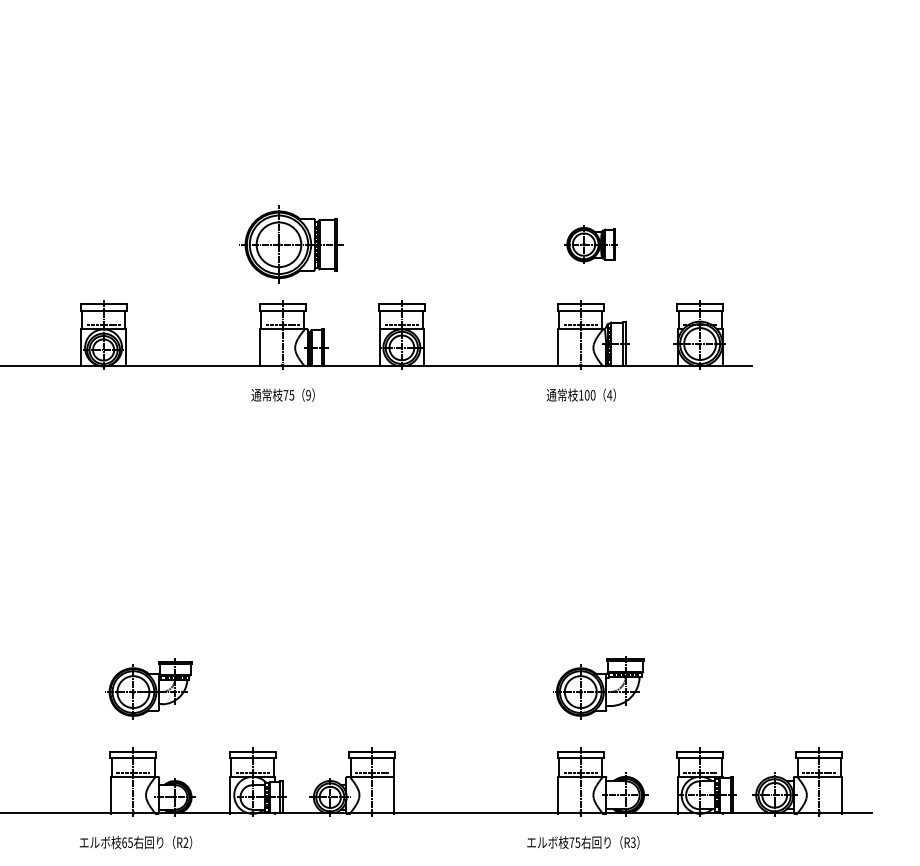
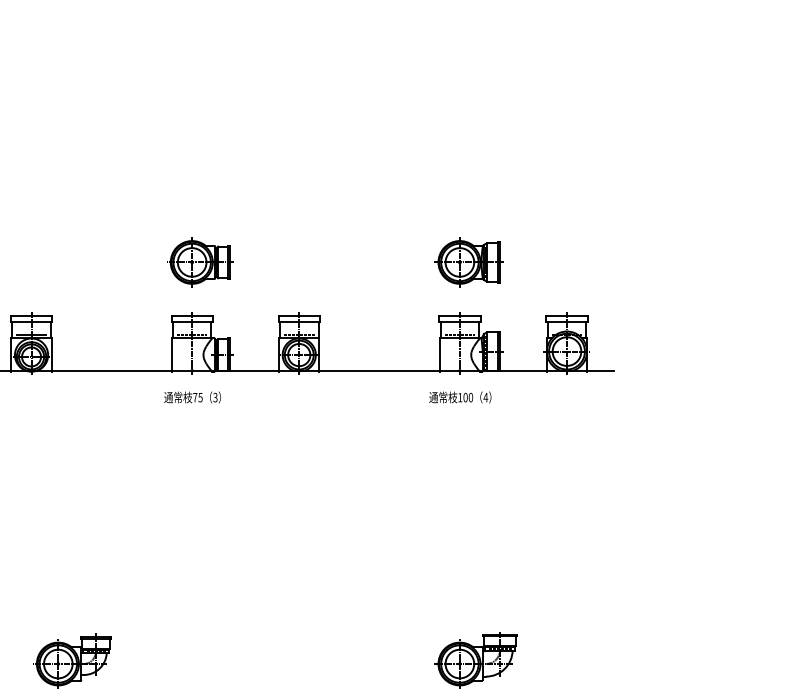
part: (291, 244) -> (200, 262), size x0.71
part: (591, 244) -> (469, 262), size x1.43
text: (308, 395) -> (215, 397), 9 -> 3

